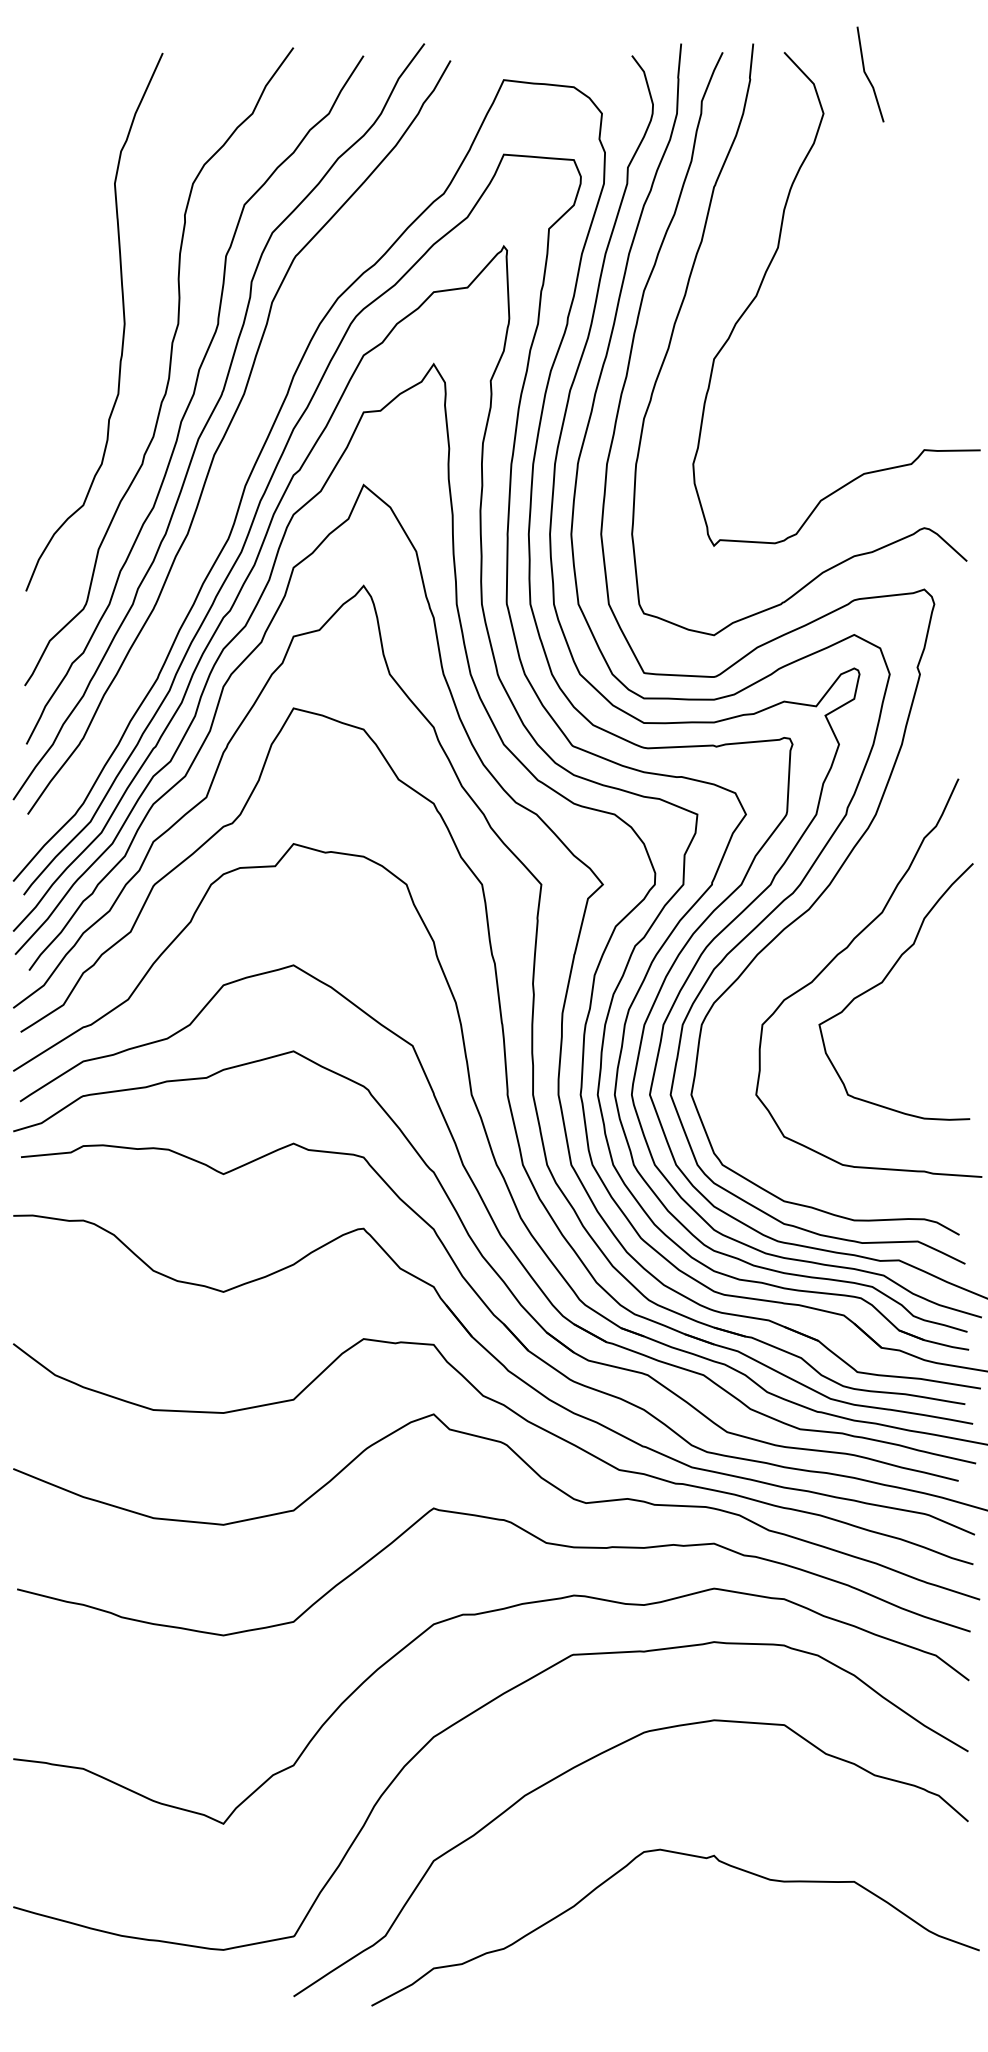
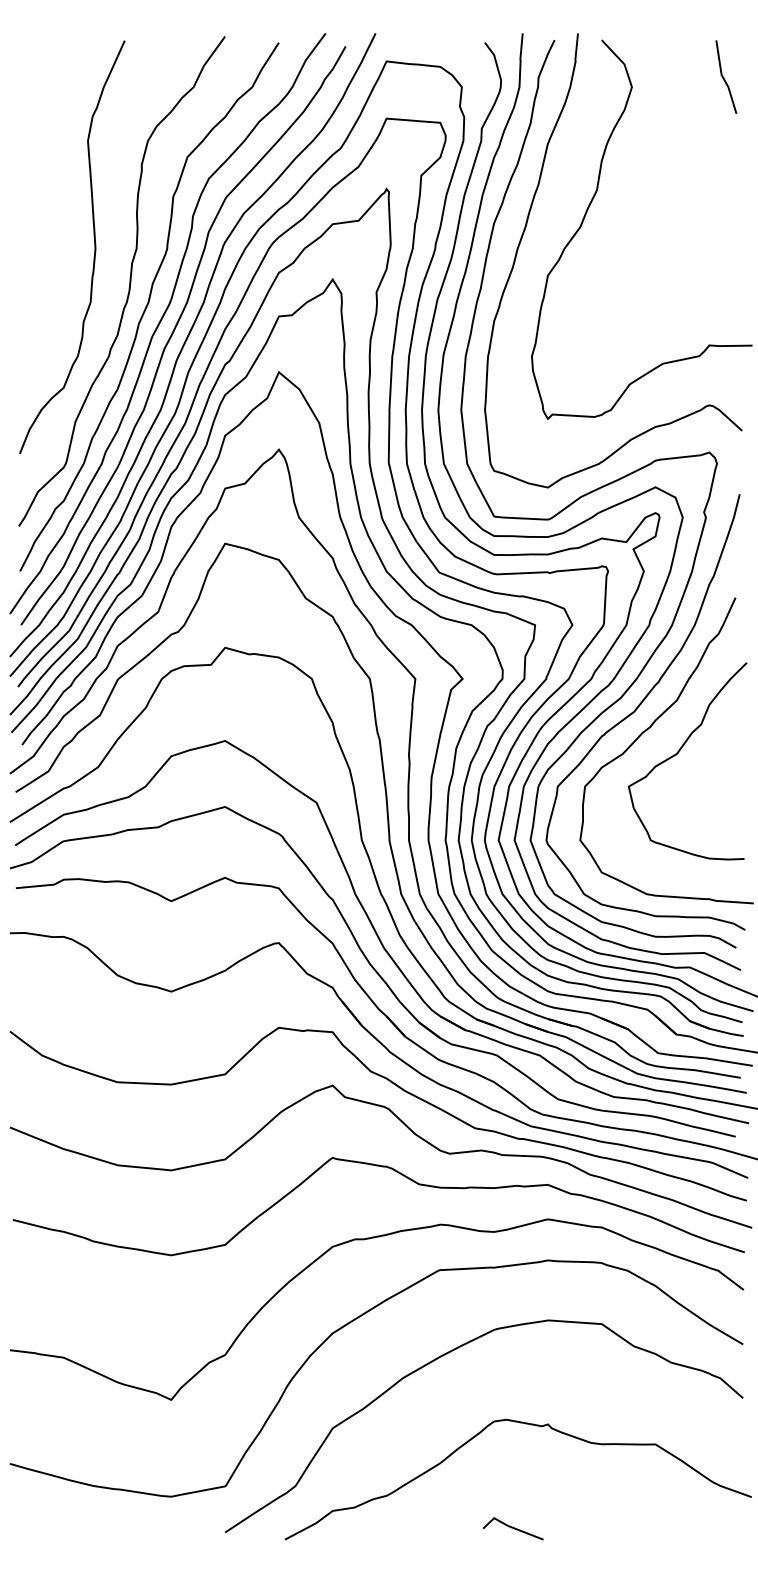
line: (868, 76) -> (724, 78), moved
curve: (243, 444) -> (186, 341), added
curve: (833, 920) -> (639, 706), added
line: (668, 1991) -> (512, 1528), added

